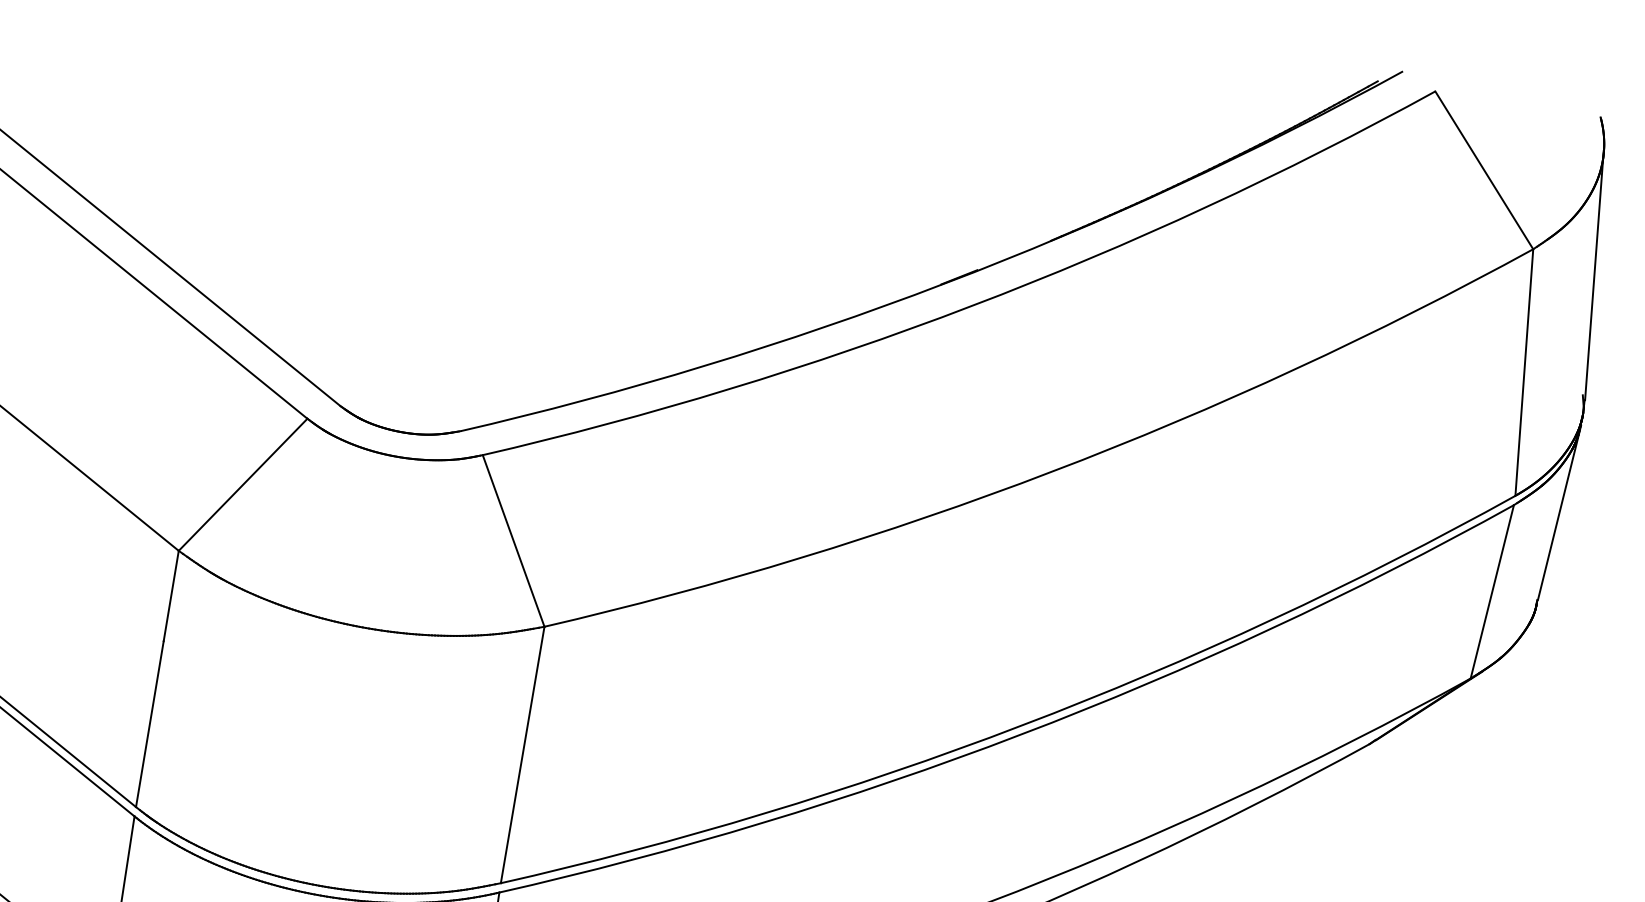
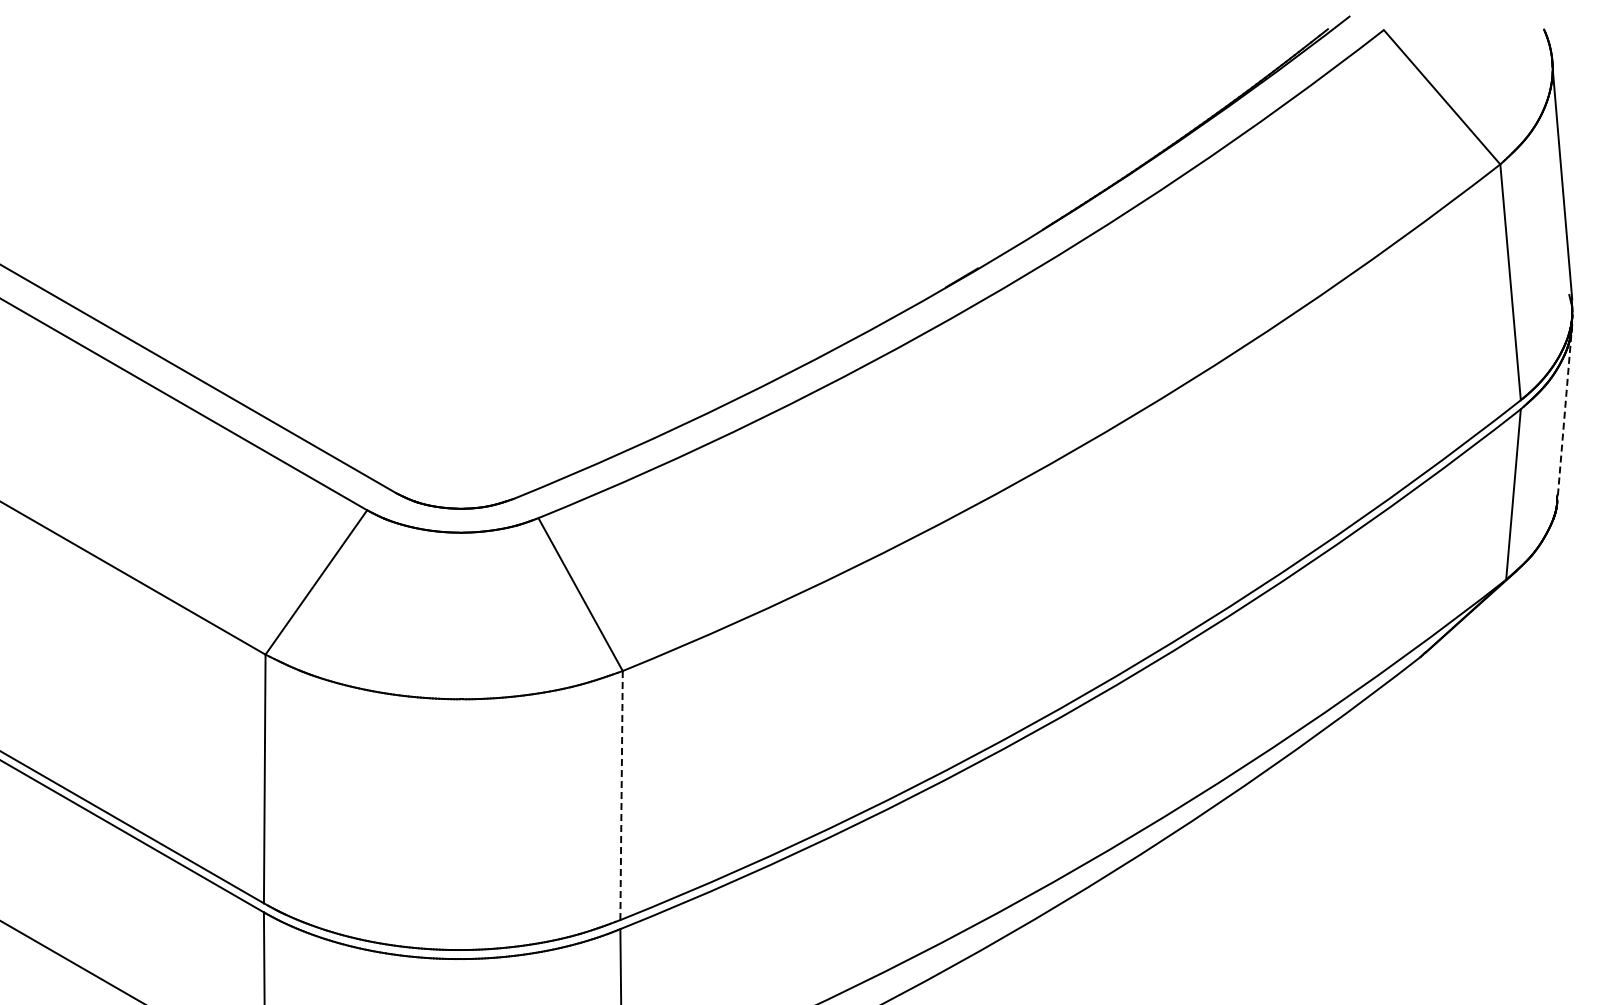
line: (1559, 512) -> (1565, 409), solid -> dashed
line: (522, 754) -> (621, 795), solid -> dashed

